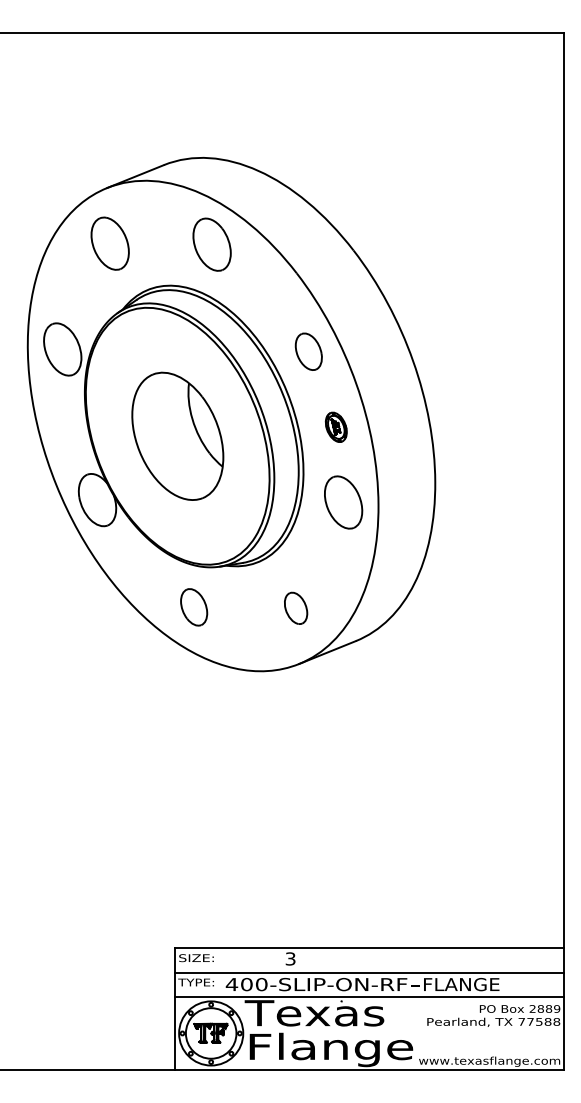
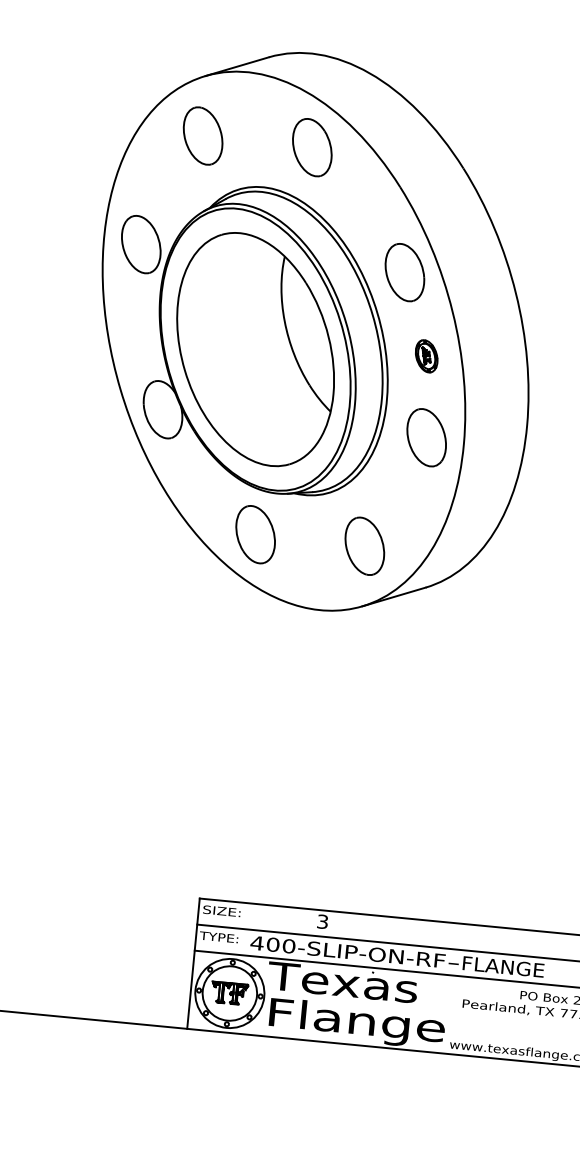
part: (308, 351) -> (404, 272), size x1.43
part: (177, 436) -> (255, 349), size x1.67
part: (193, 607) -> (254, 534), size x1.43
part: (295, 608) -> (364, 546), size x1.67

